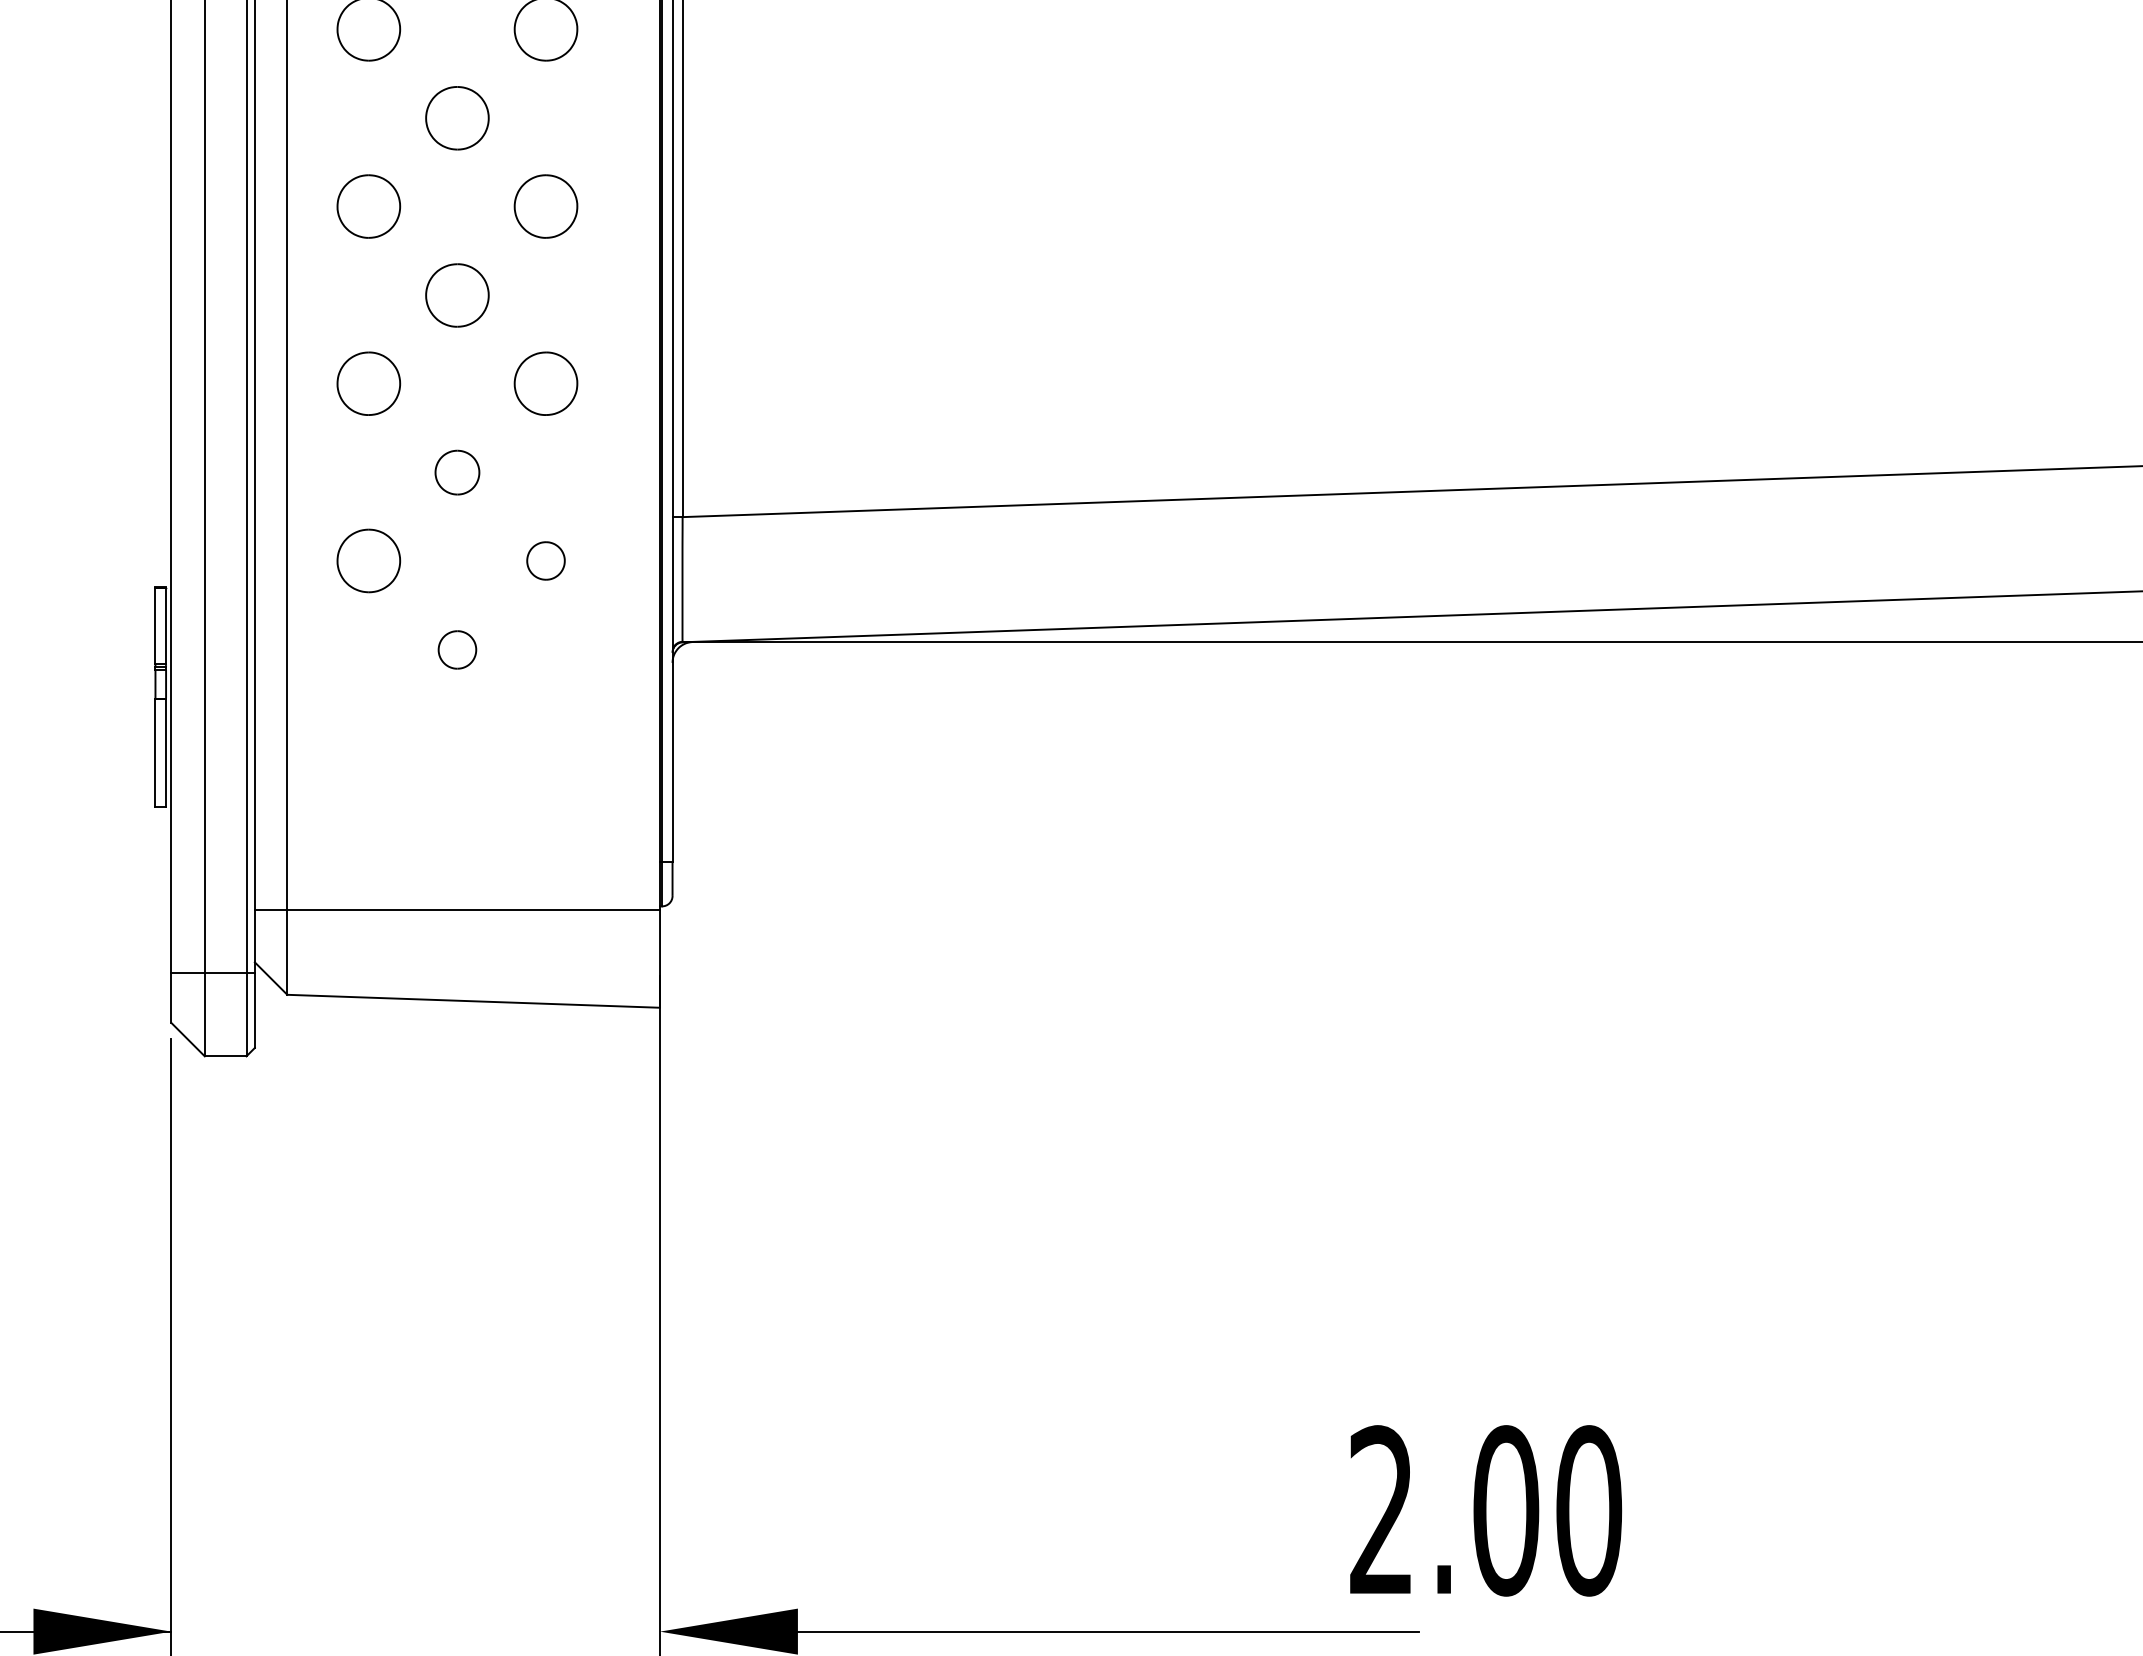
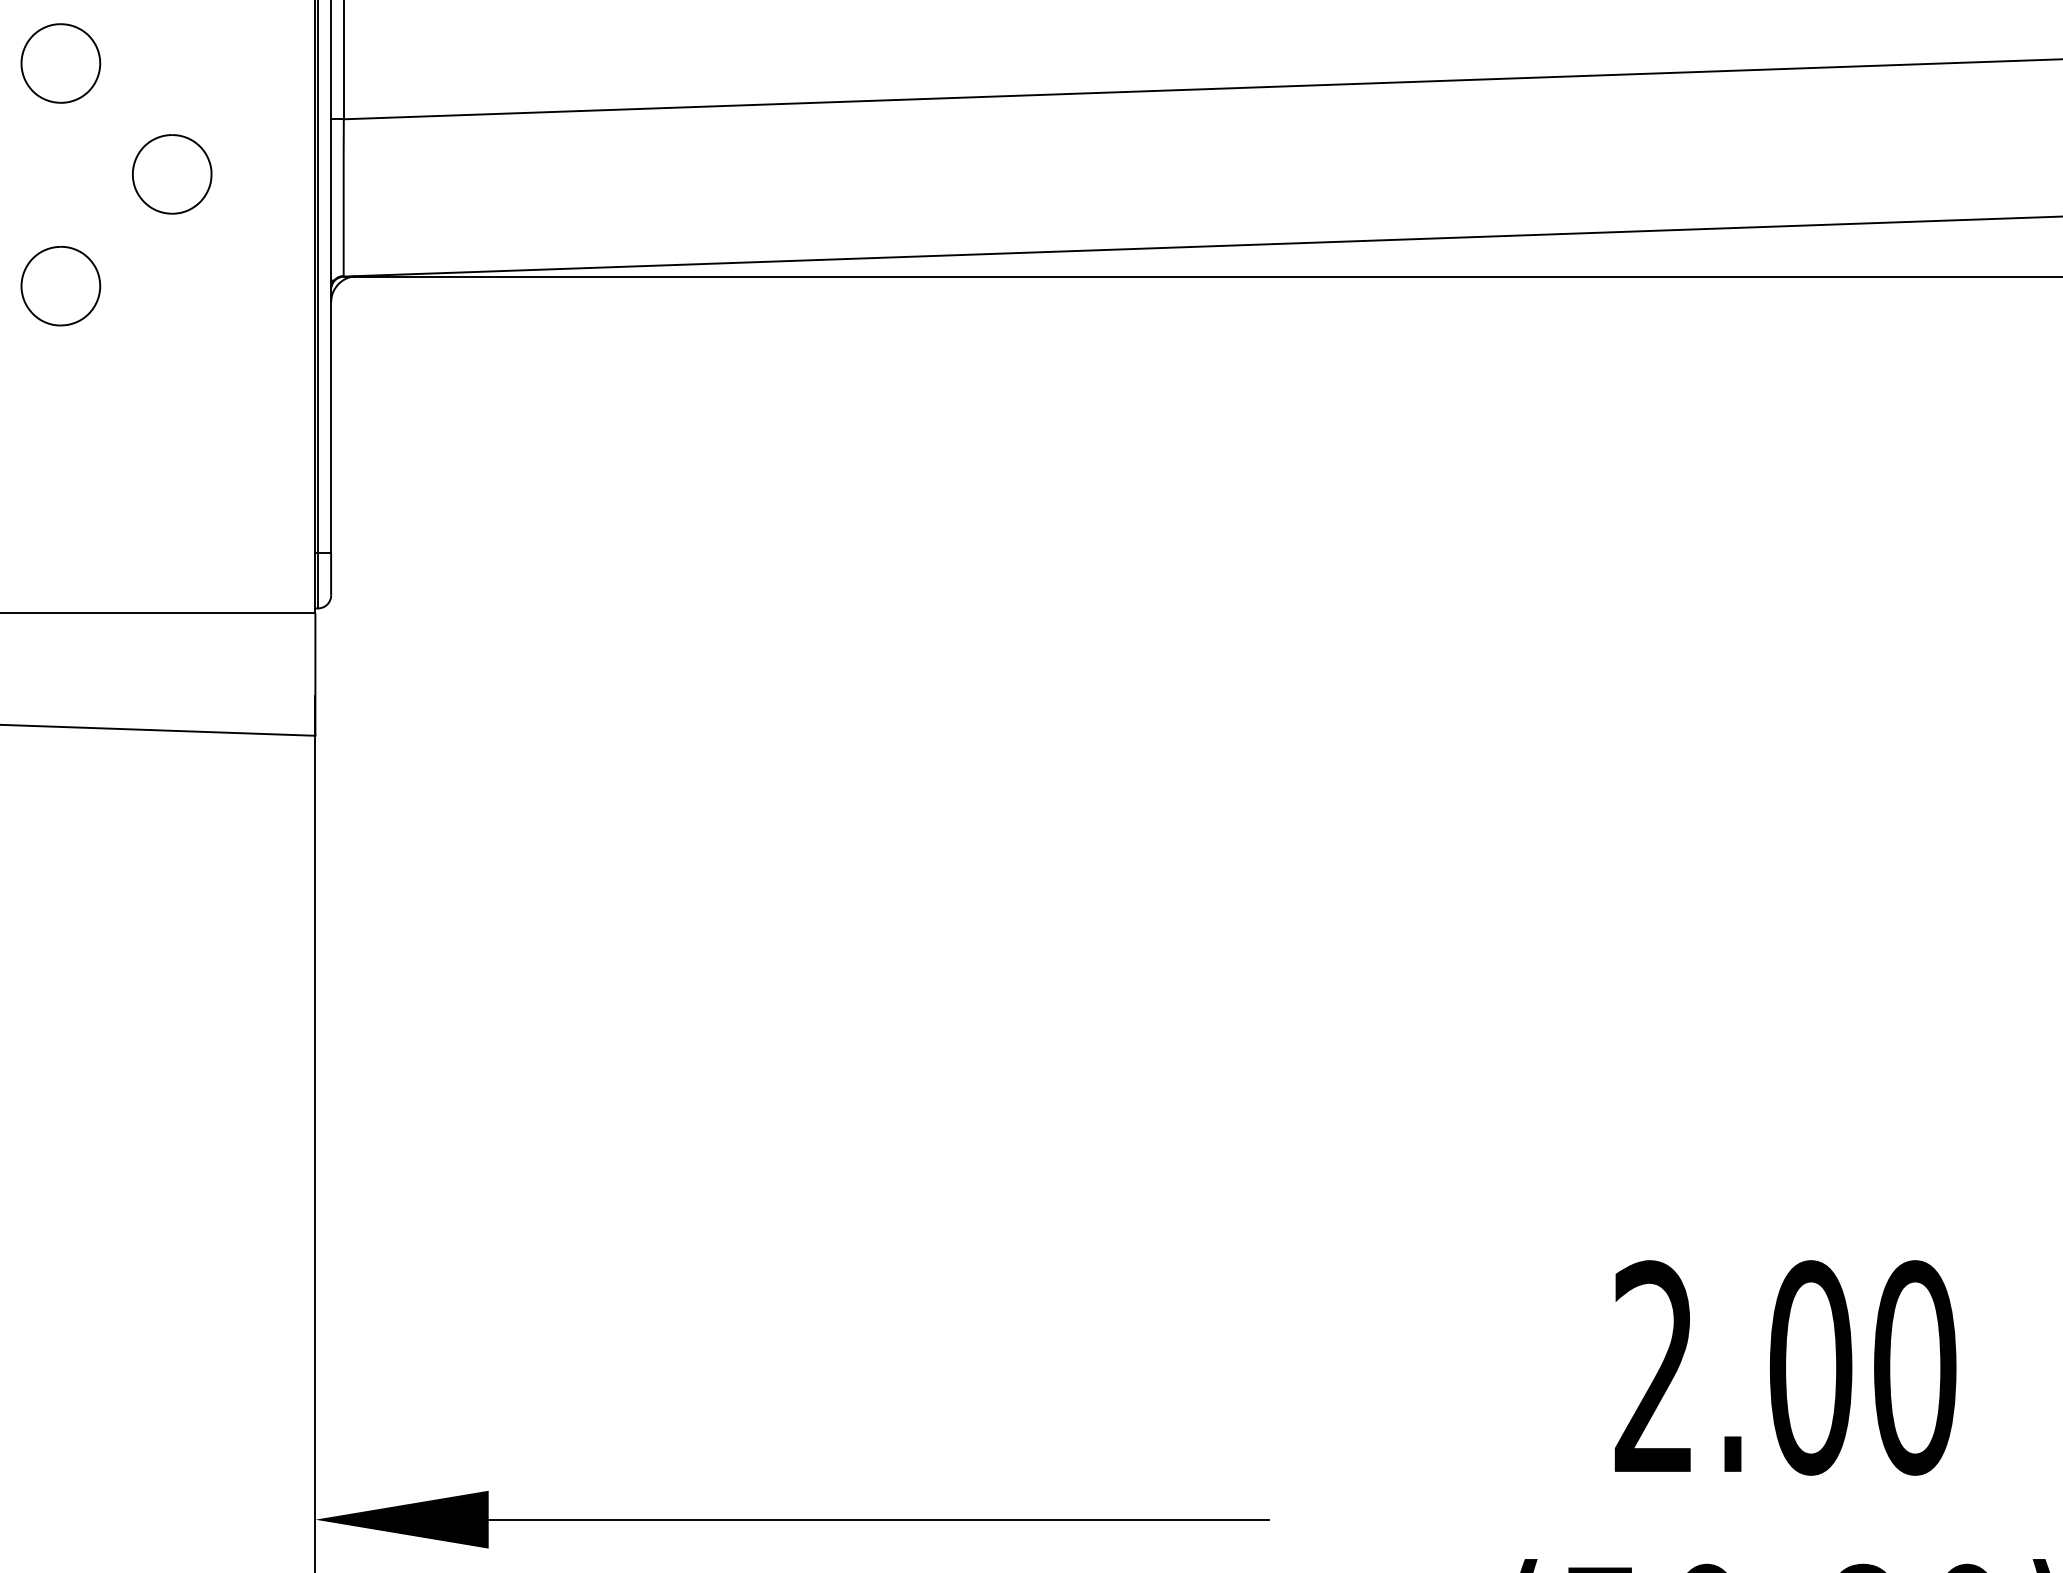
part: (457, 472) -> (60, 63), size x1.43
part: (545, 560) -> (171, 173), size x1.67
part: (457, 649) -> (60, 285), size x1.67
text: (1486, 1510) -> (1786, 1367), moved

